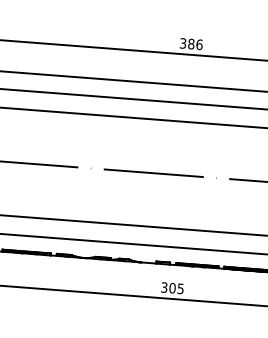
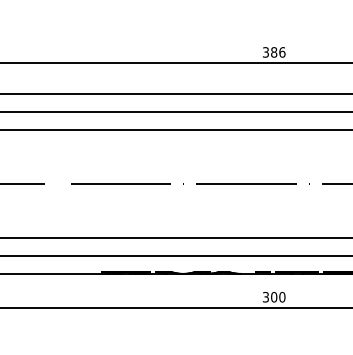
text: (180, 288) -> (282, 296), 305 -> 300

